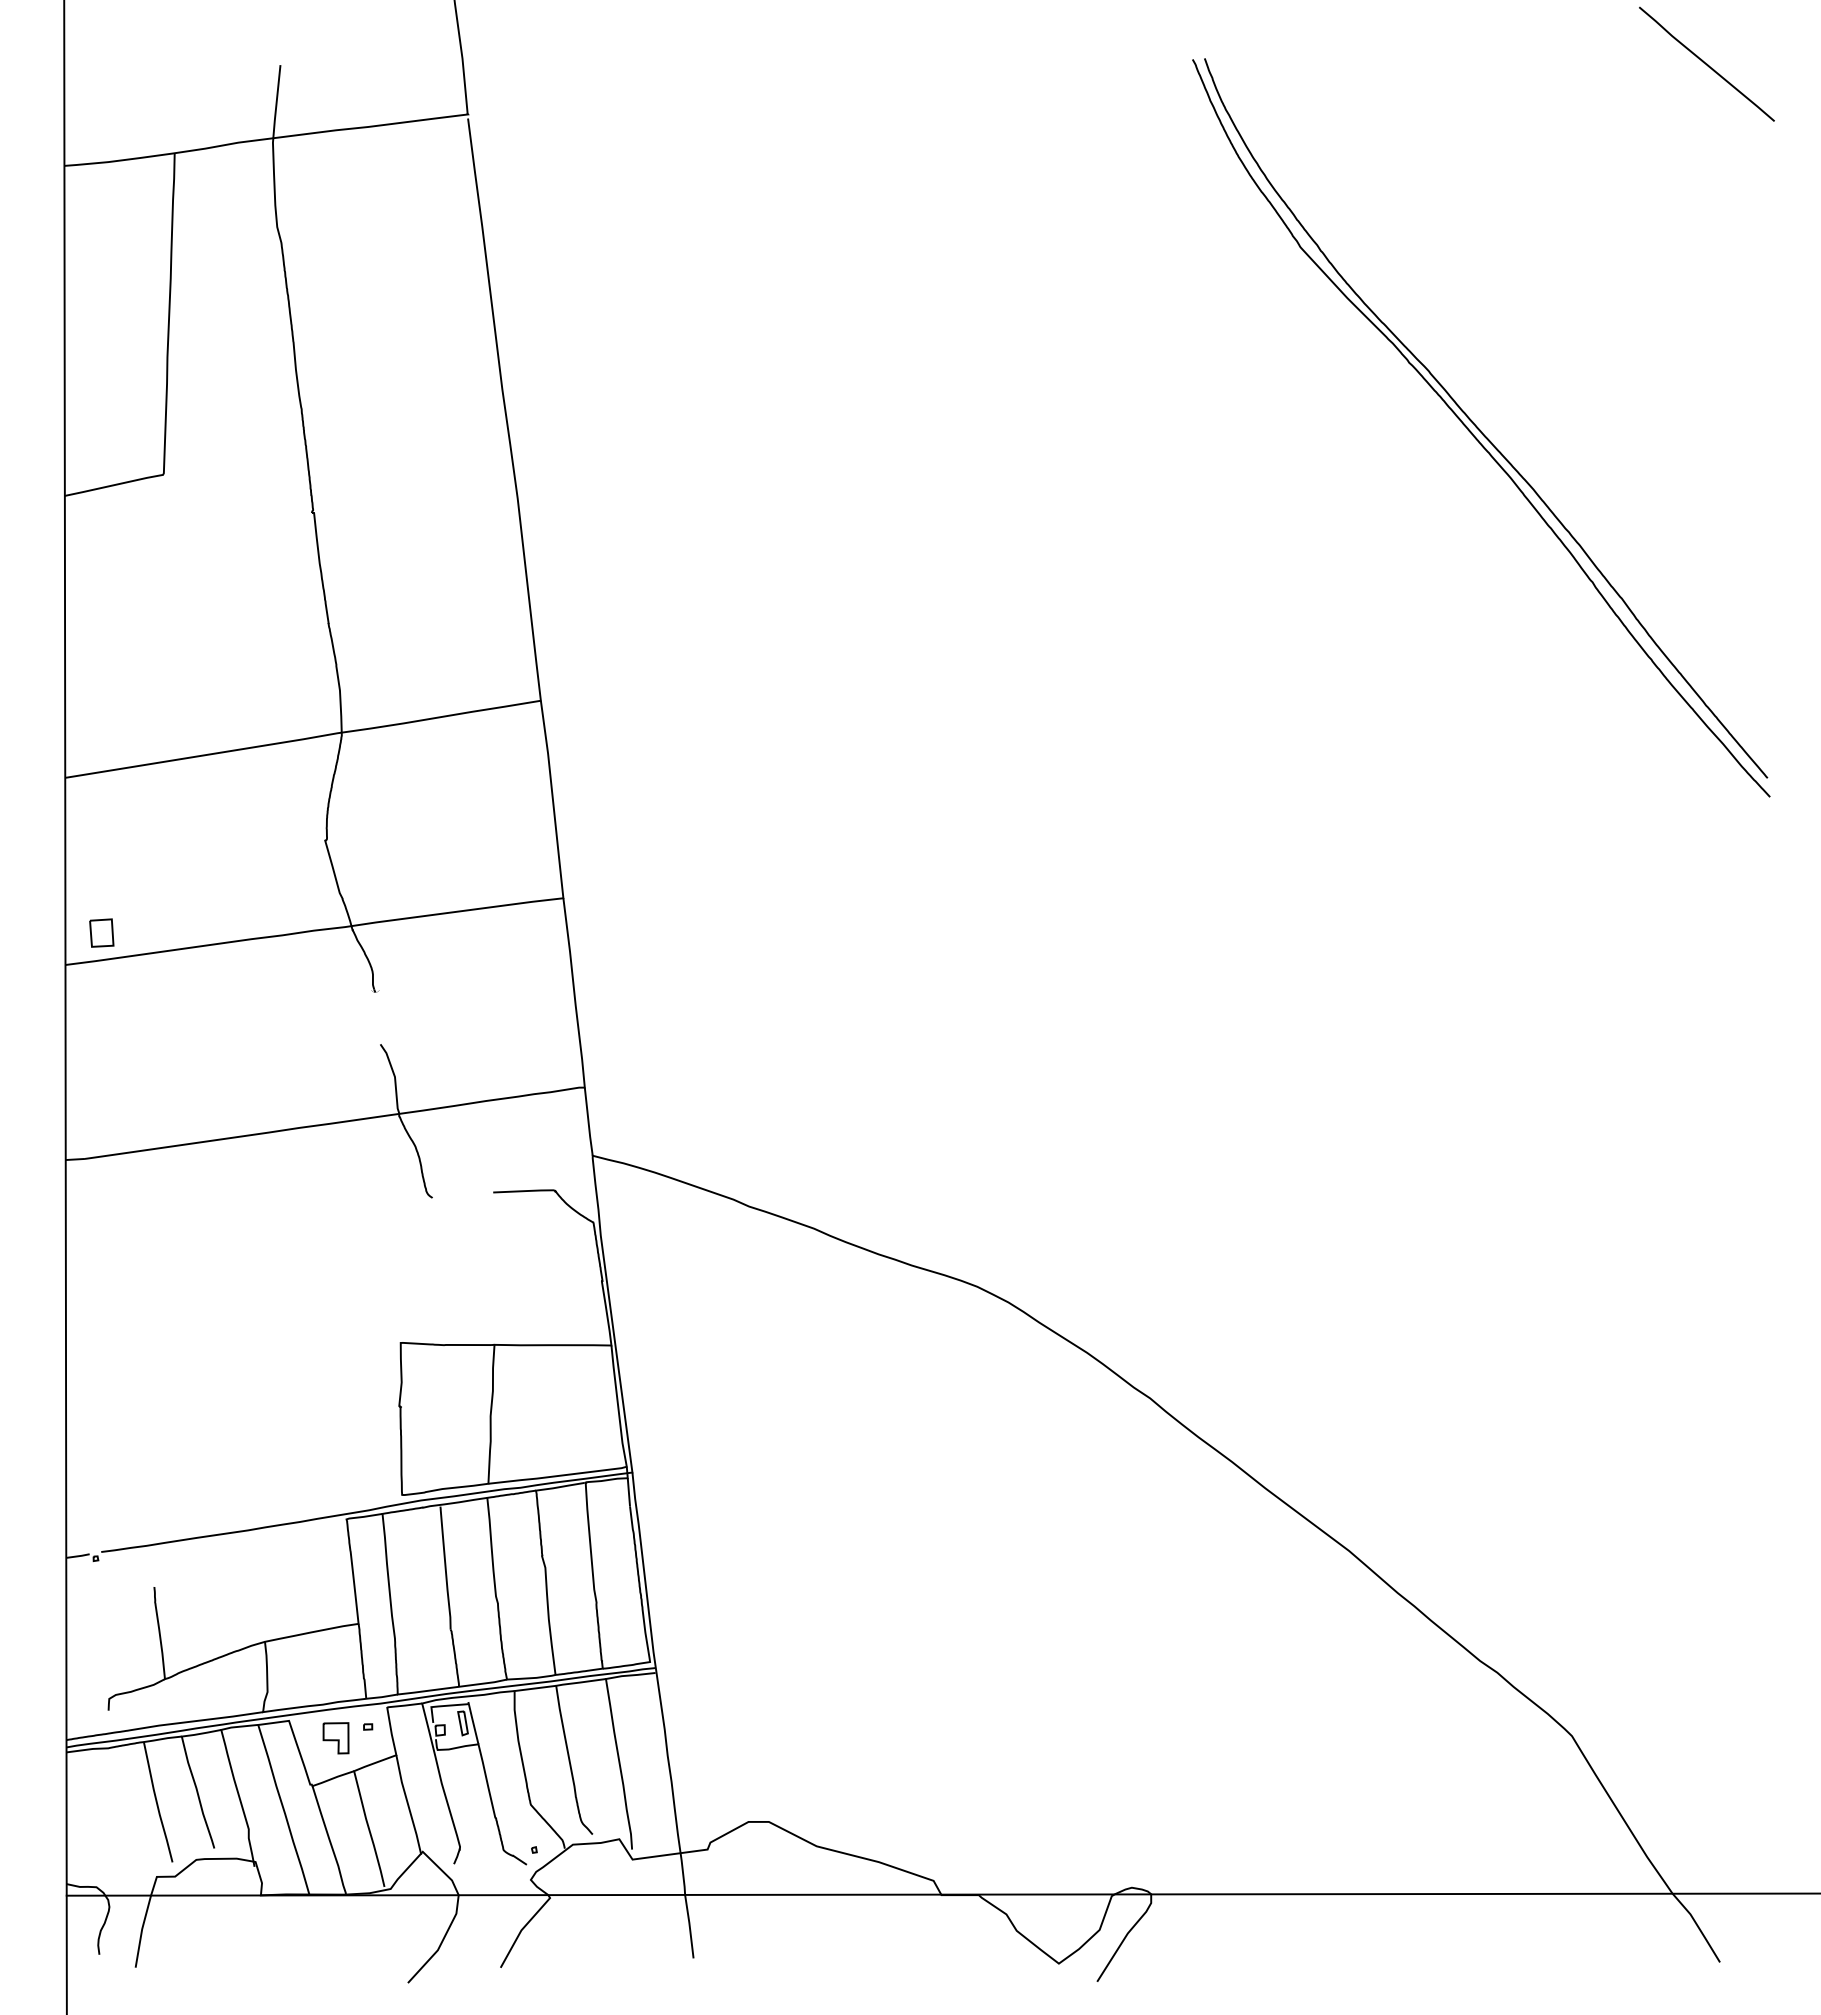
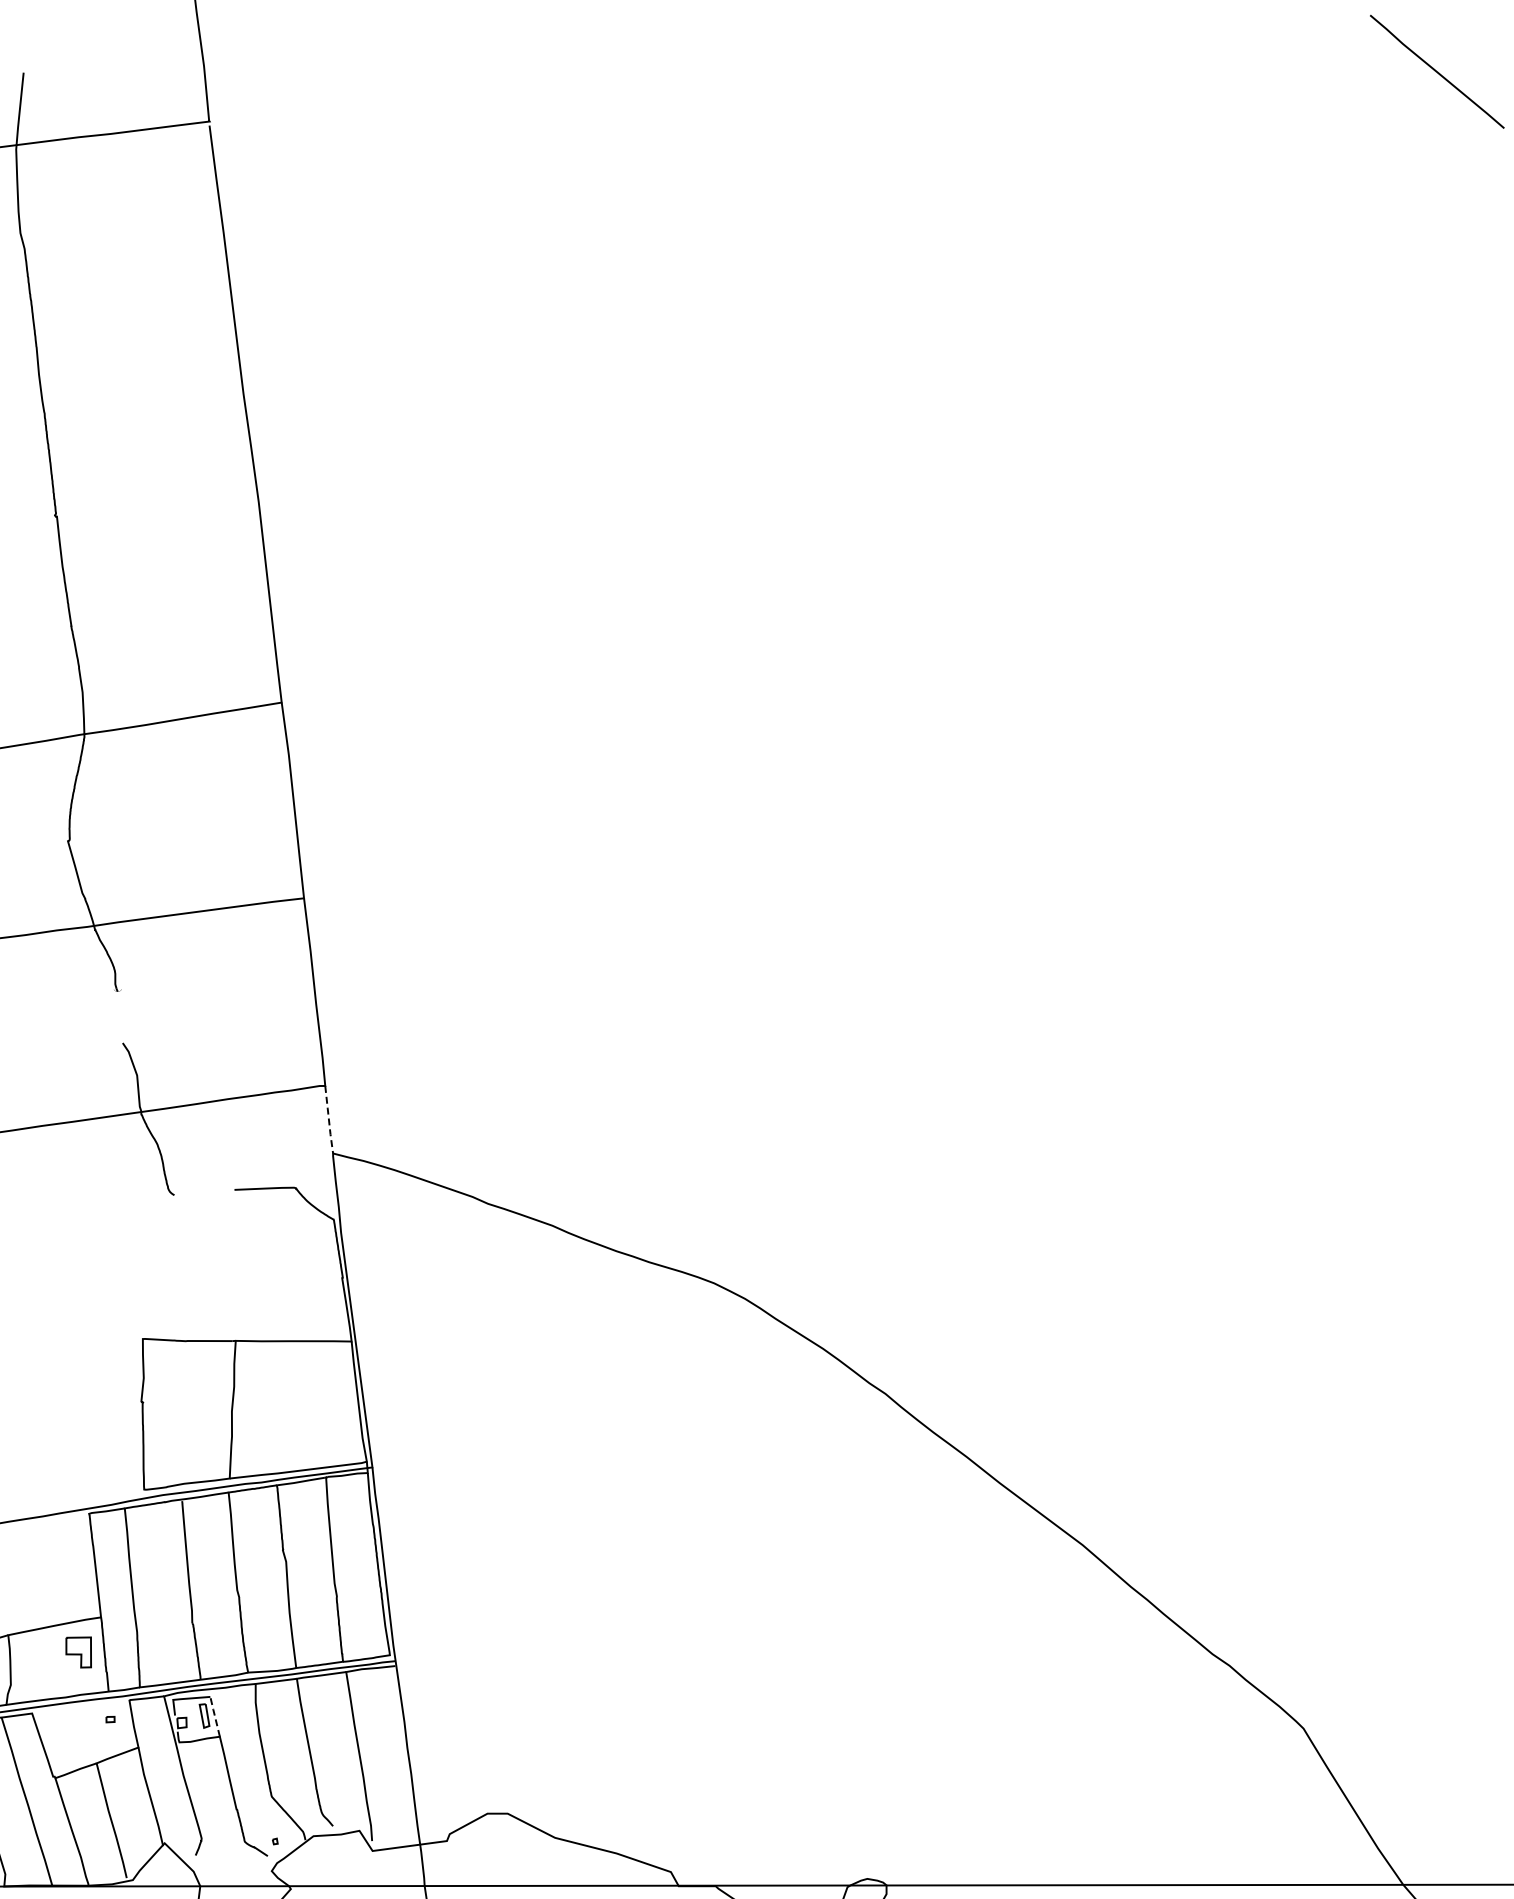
part: (1481, 427) -> (1213, 431), removed
line: (588, 1122) -> (328, 1120), solid -> dashed
line: (473, 1722) -> (214, 1715), solid -> dashed
part: (335, 1738) -> (78, 1652), moved

